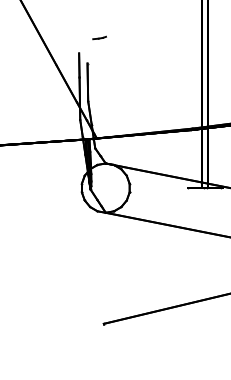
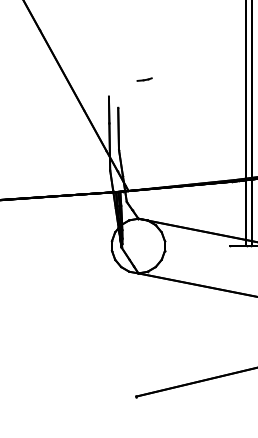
line: (99, 37) -> (144, 79), moved

